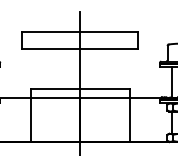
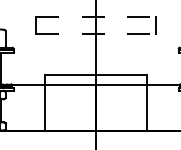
line: (80, 32) -> (96, 17), solid -> dashed
line: (80, 48) -> (96, 34), solid -> dashed

